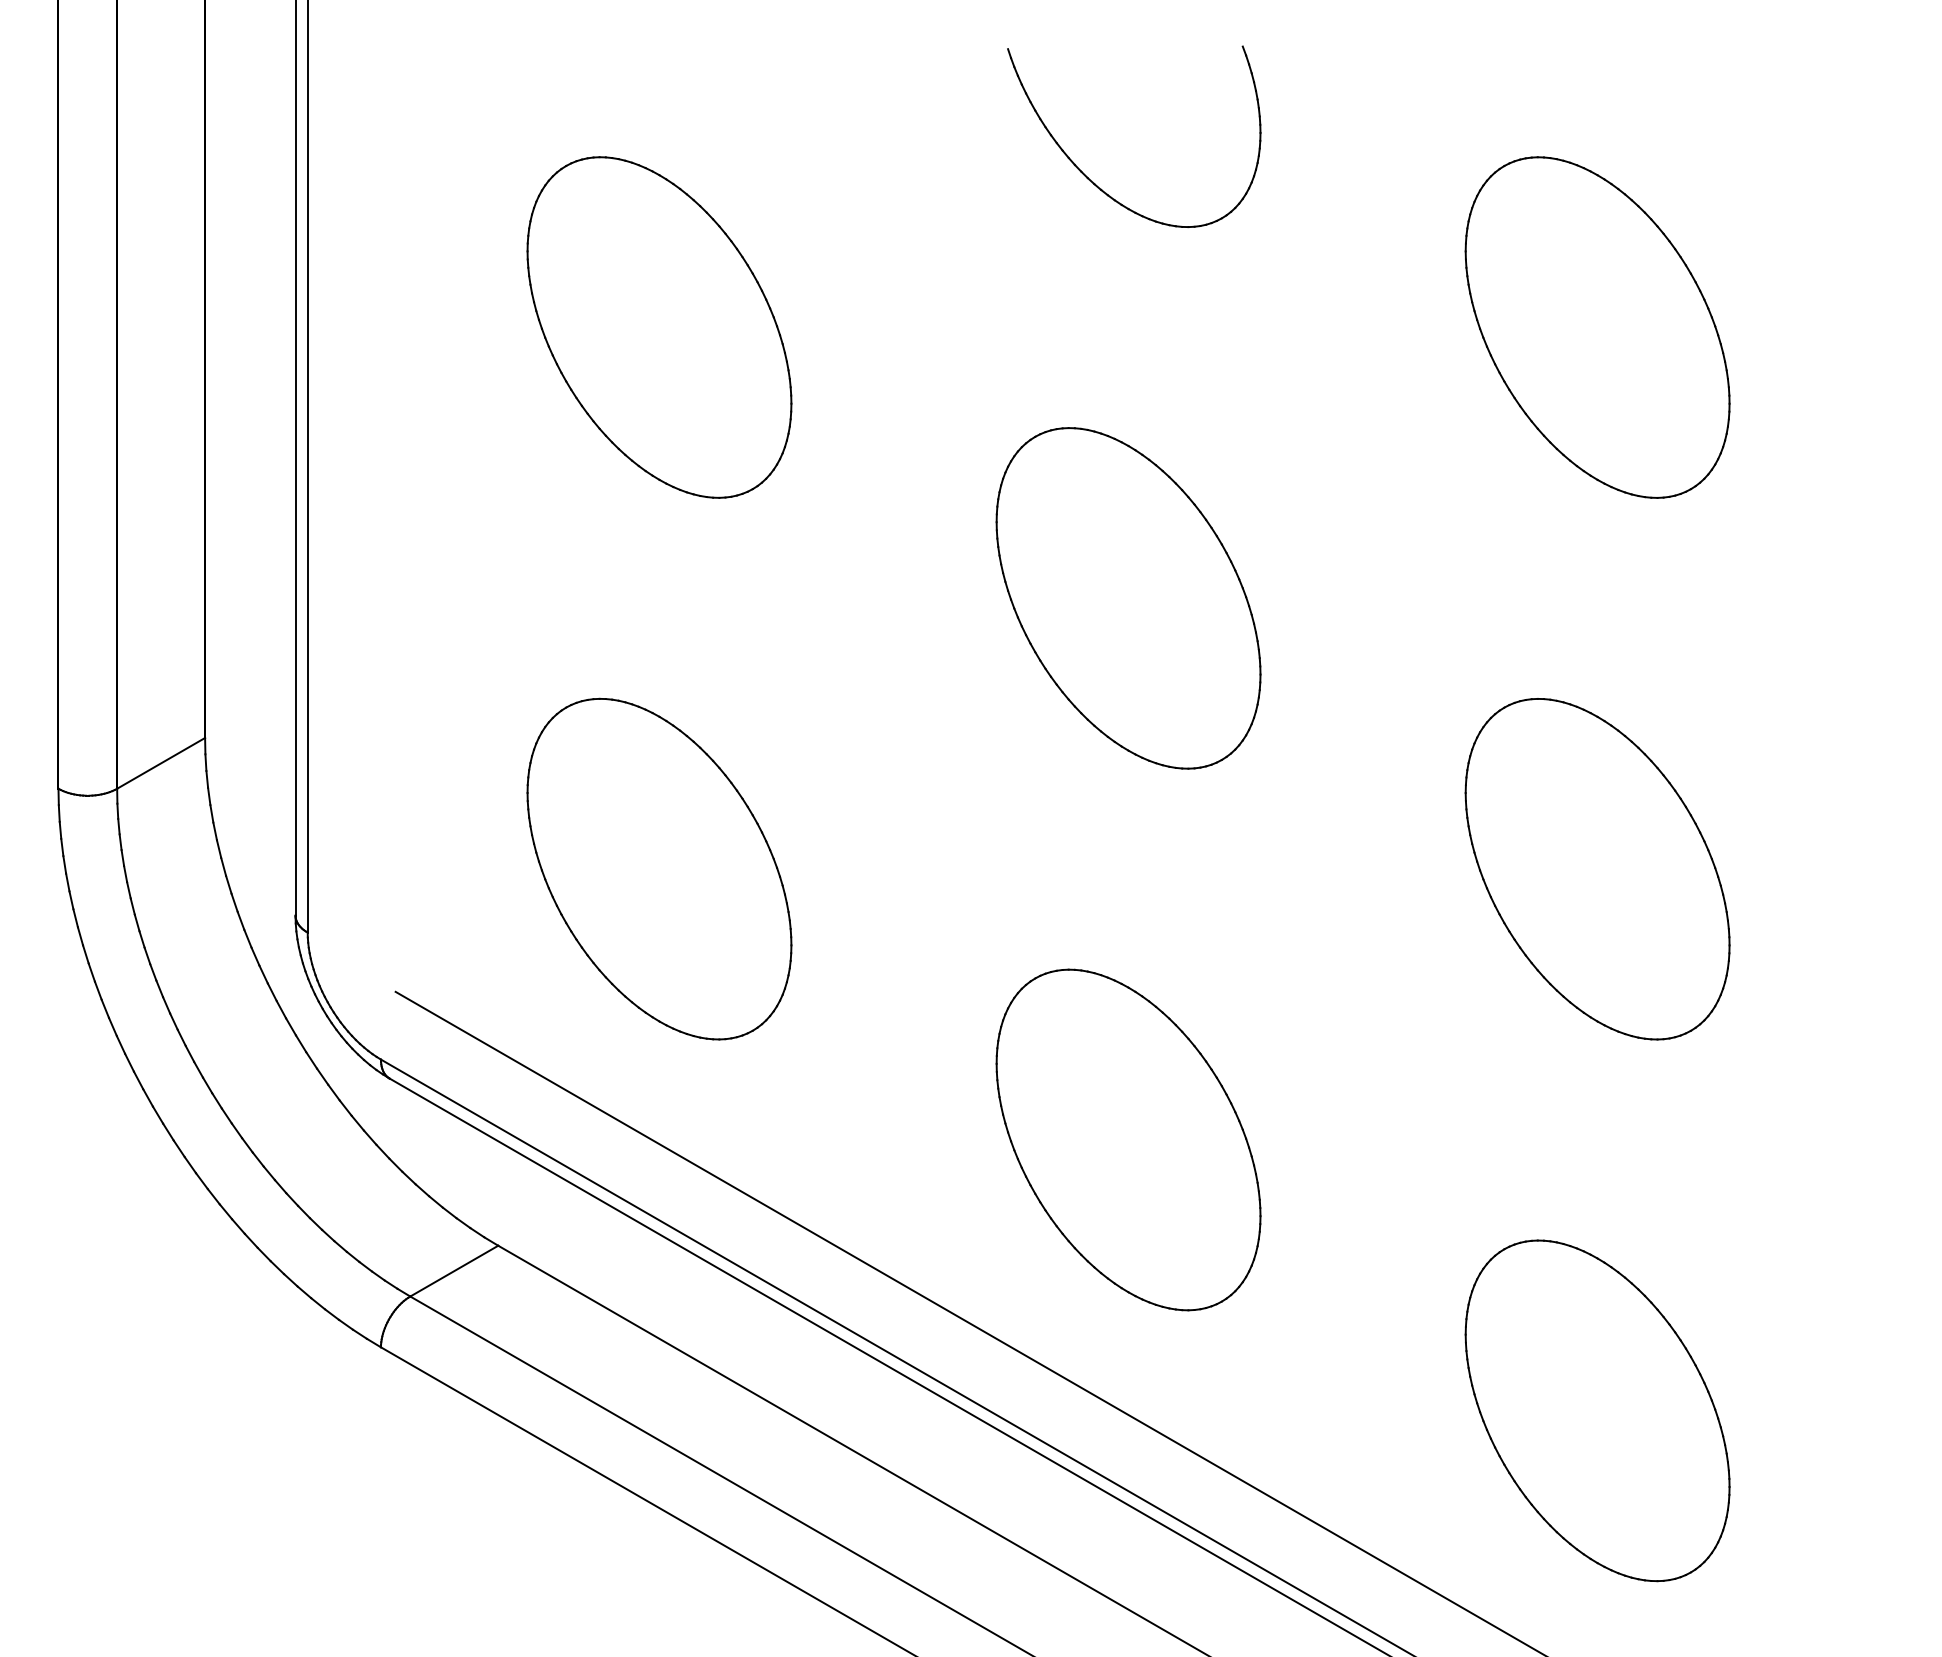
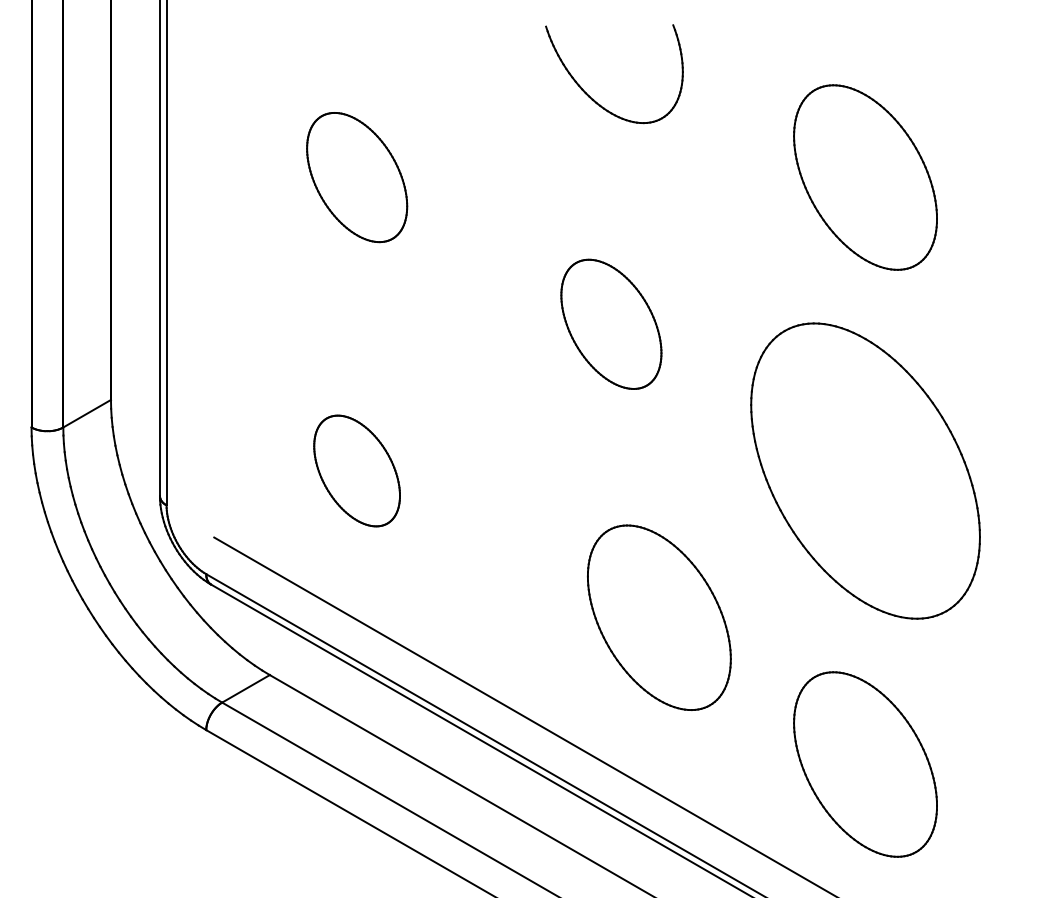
part: (658, 327) -> (356, 177), size x0.7
part: (1128, 598) -> (611, 324), size x0.7
part: (658, 868) -> (356, 470), size x0.6
part: (1597, 868) -> (865, 470), size x1.6
part: (1128, 1139) -> (659, 617), moved

